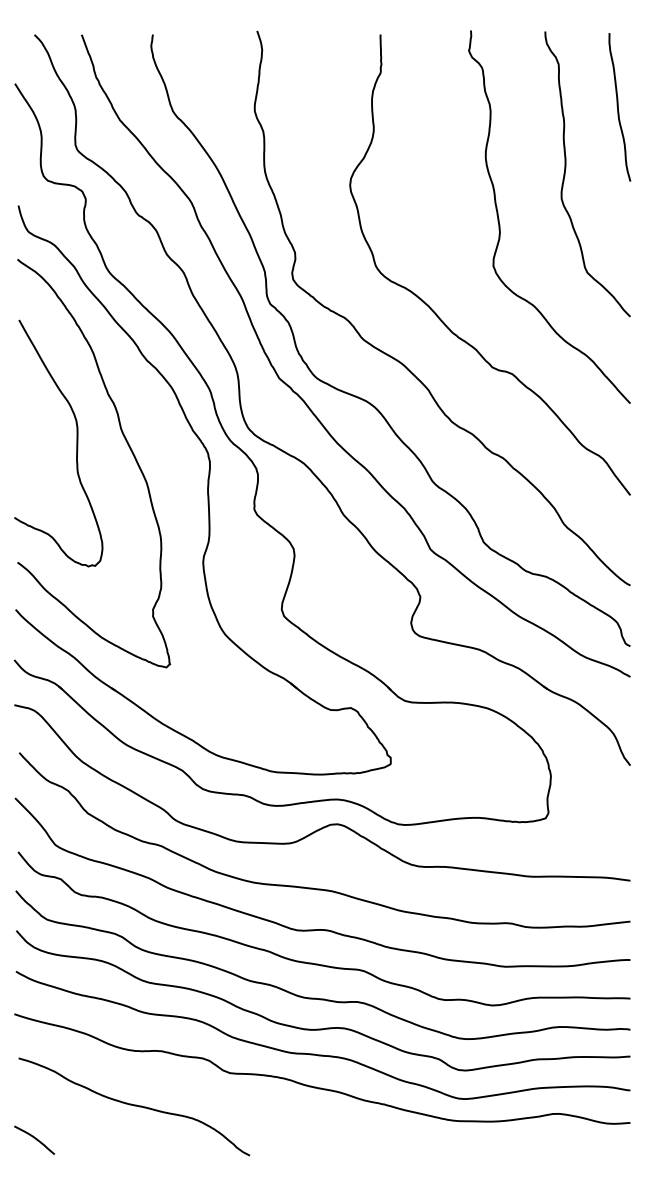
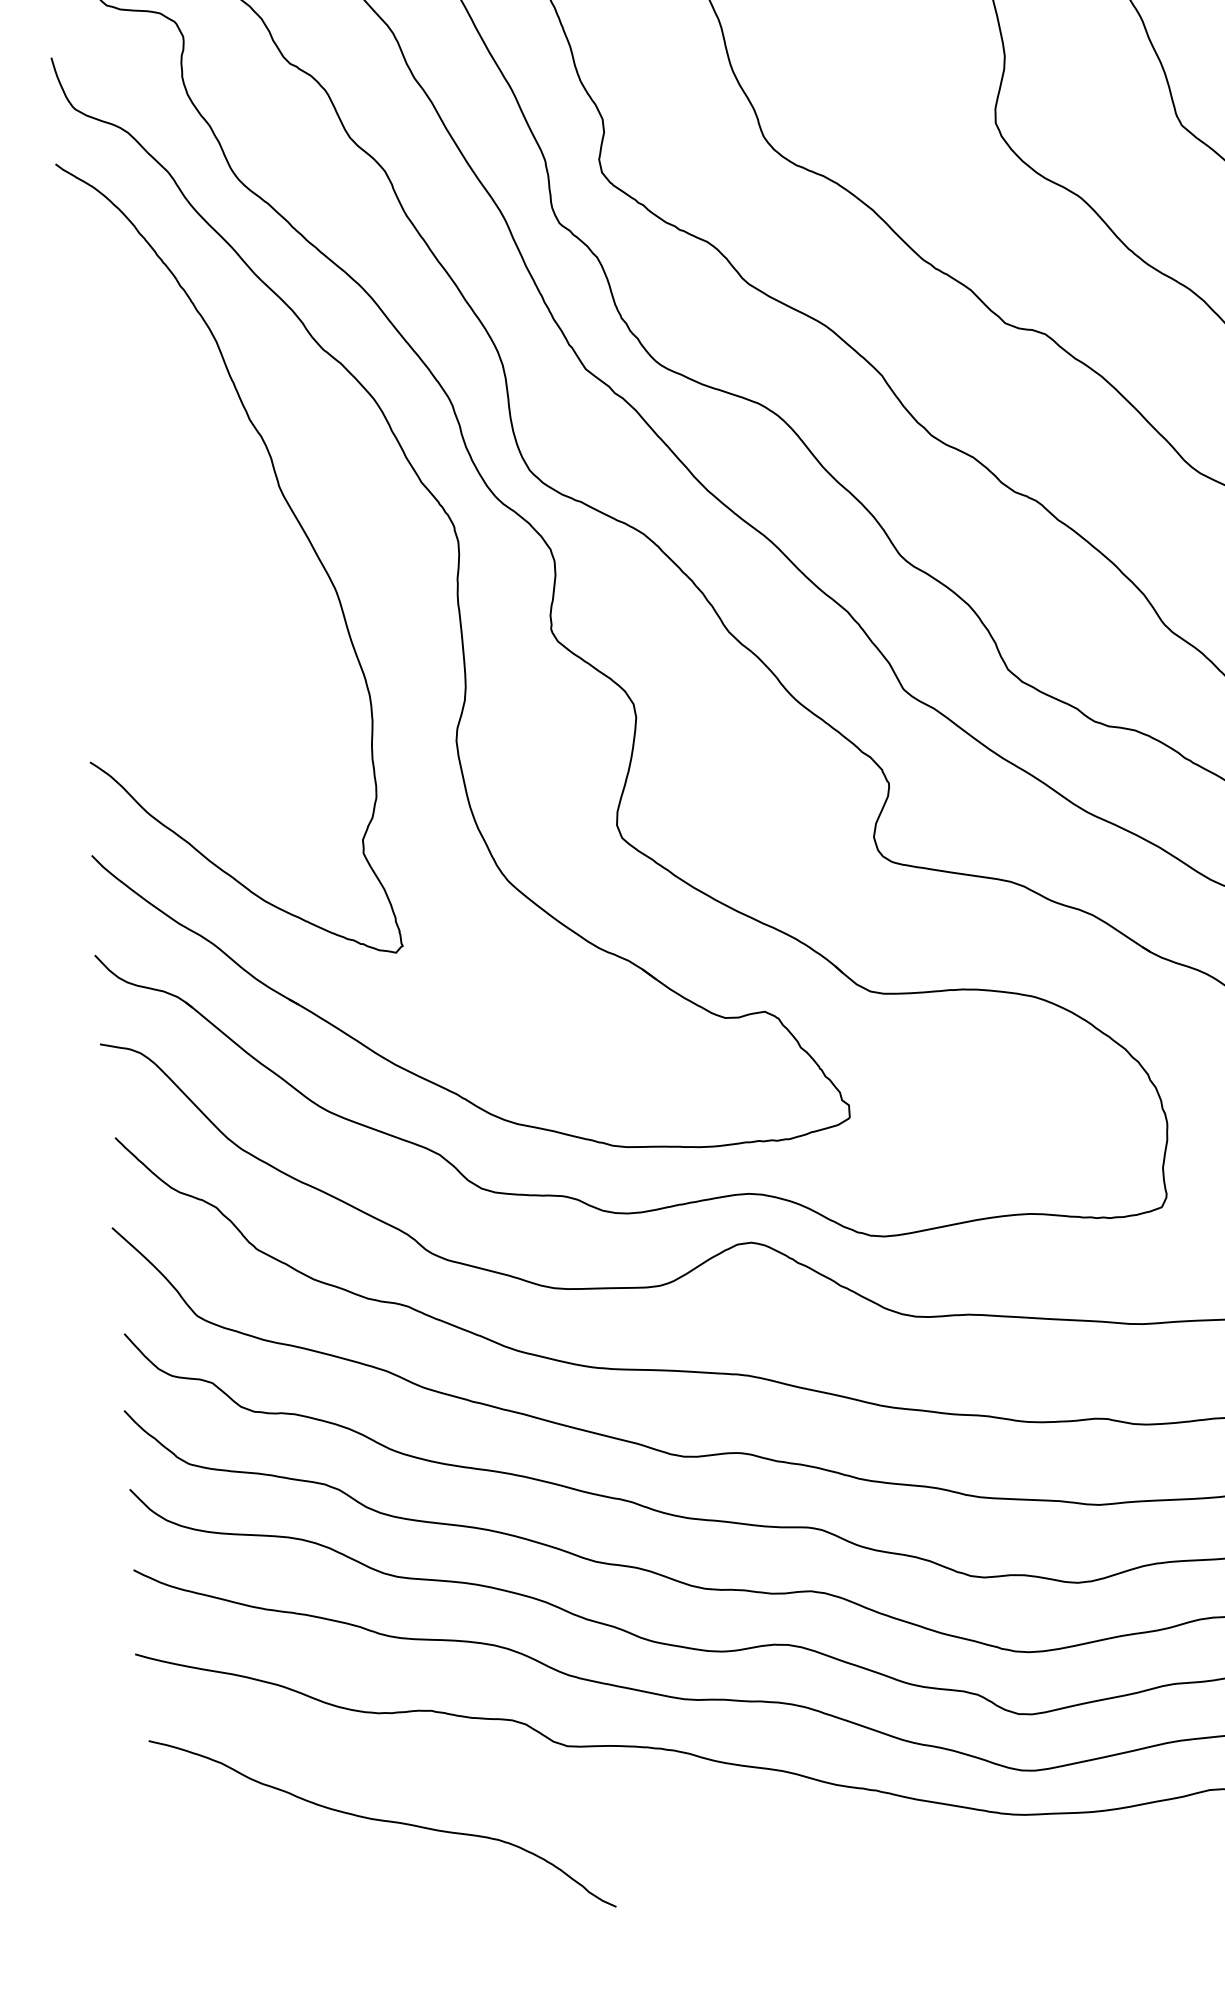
curve: (76, 443) -> (192, 520), removed
curve: (34, 1138) -> (189, 1897), removed

